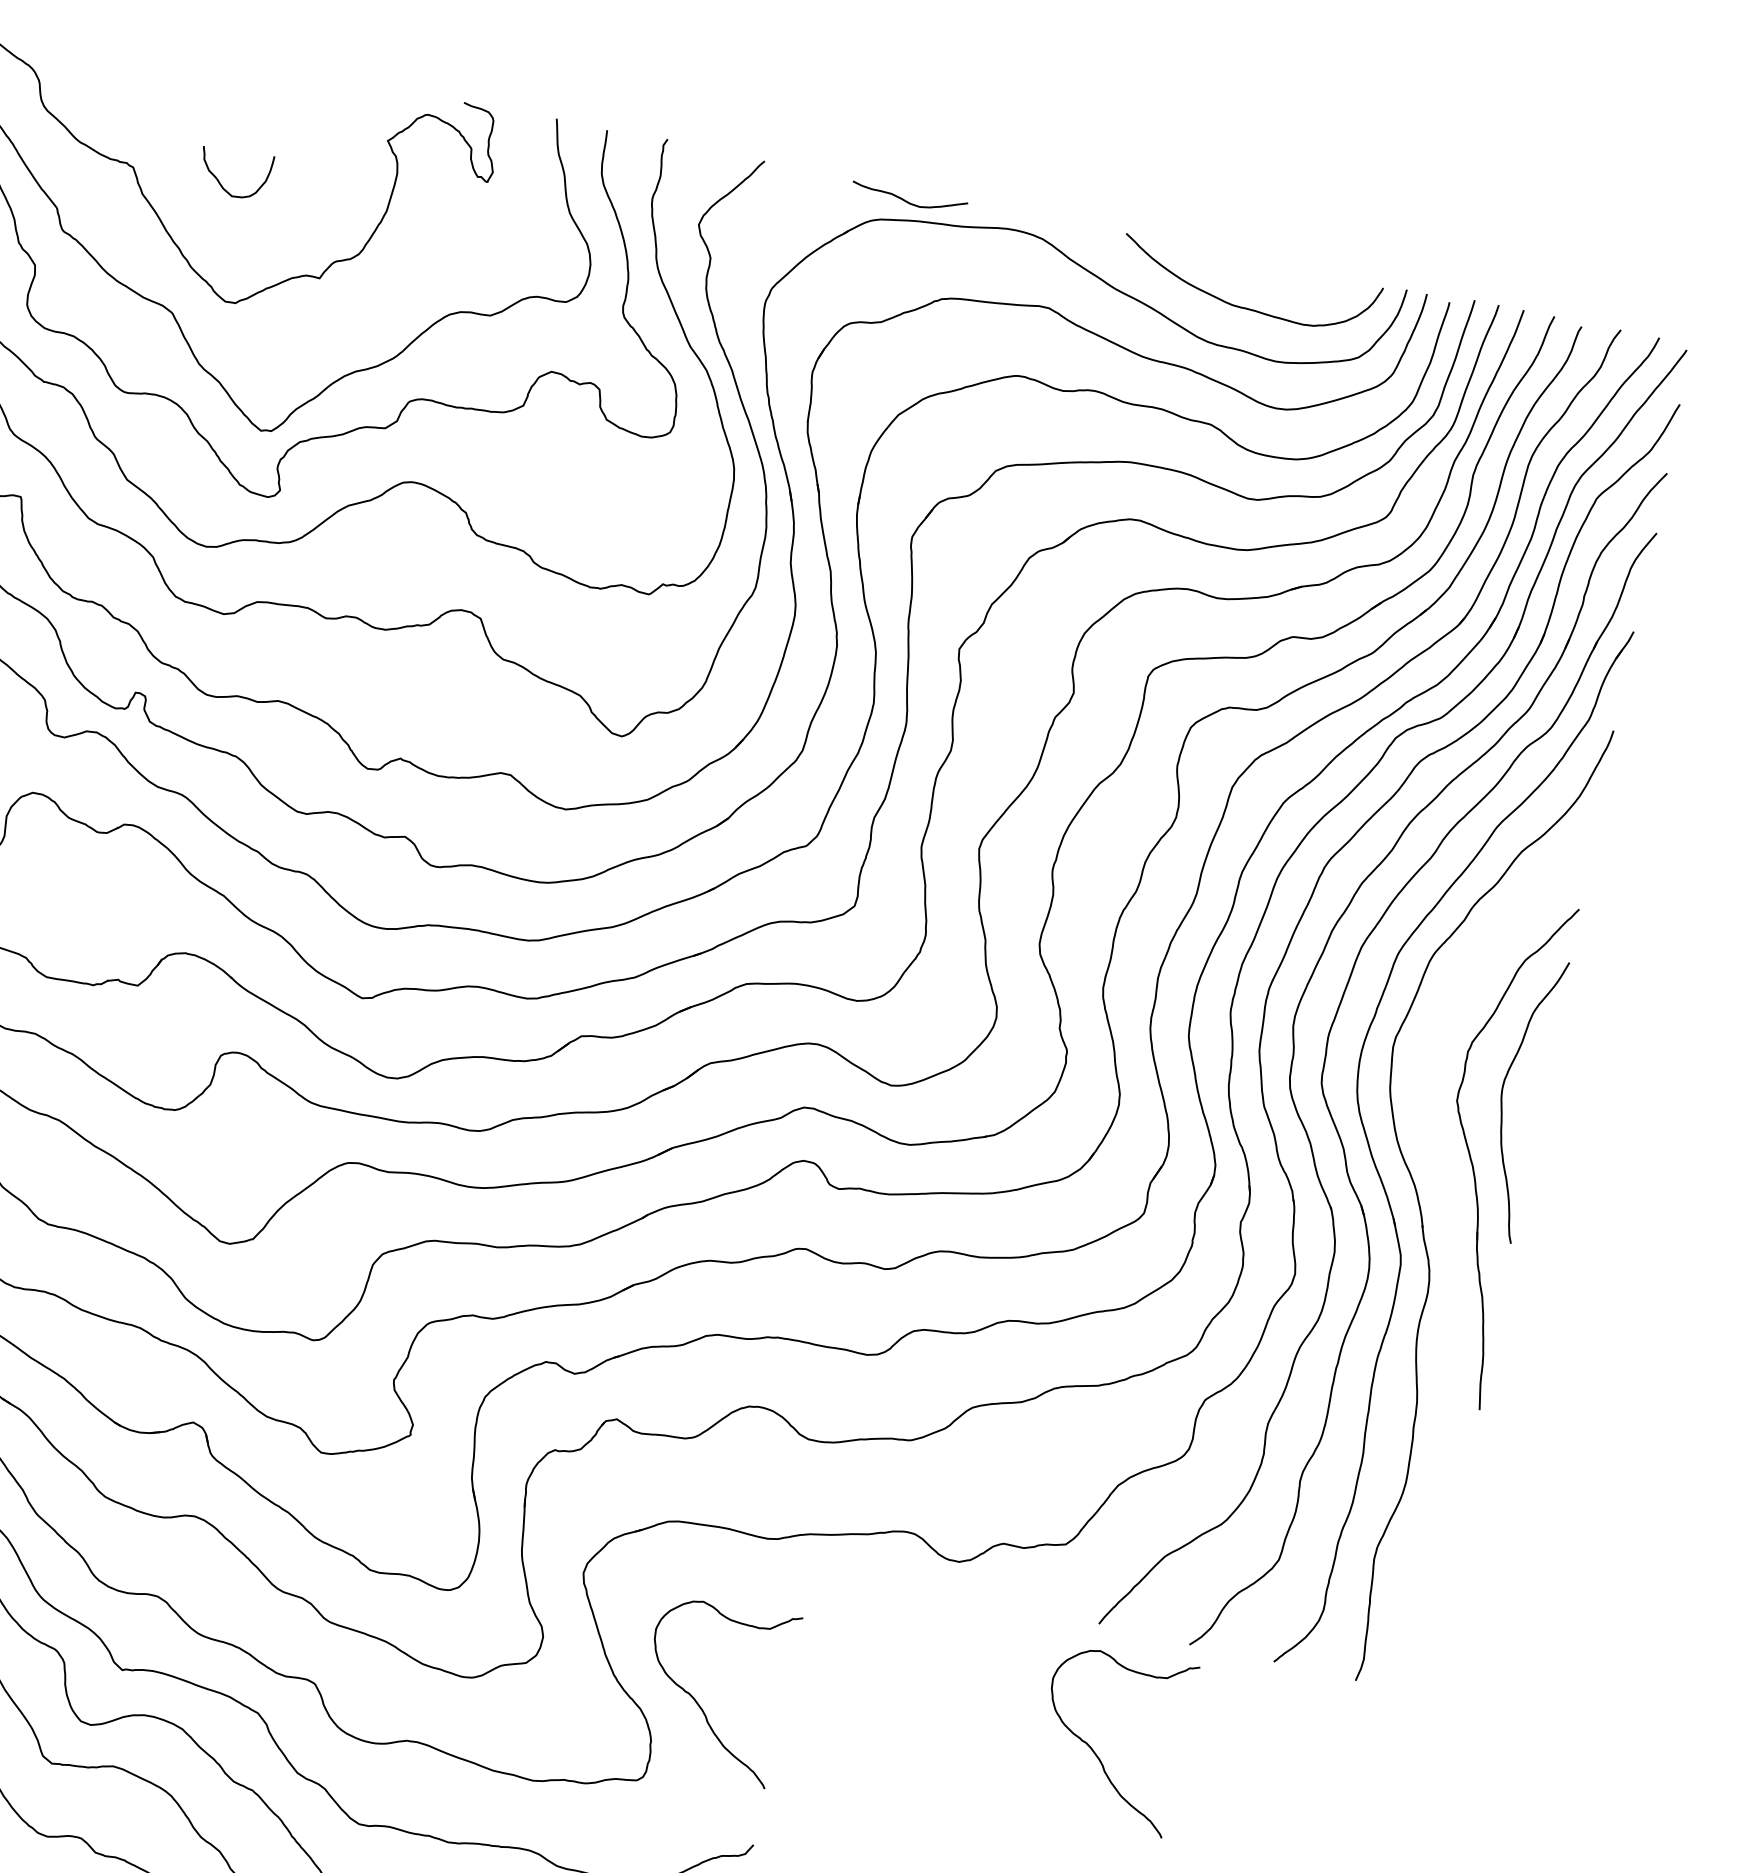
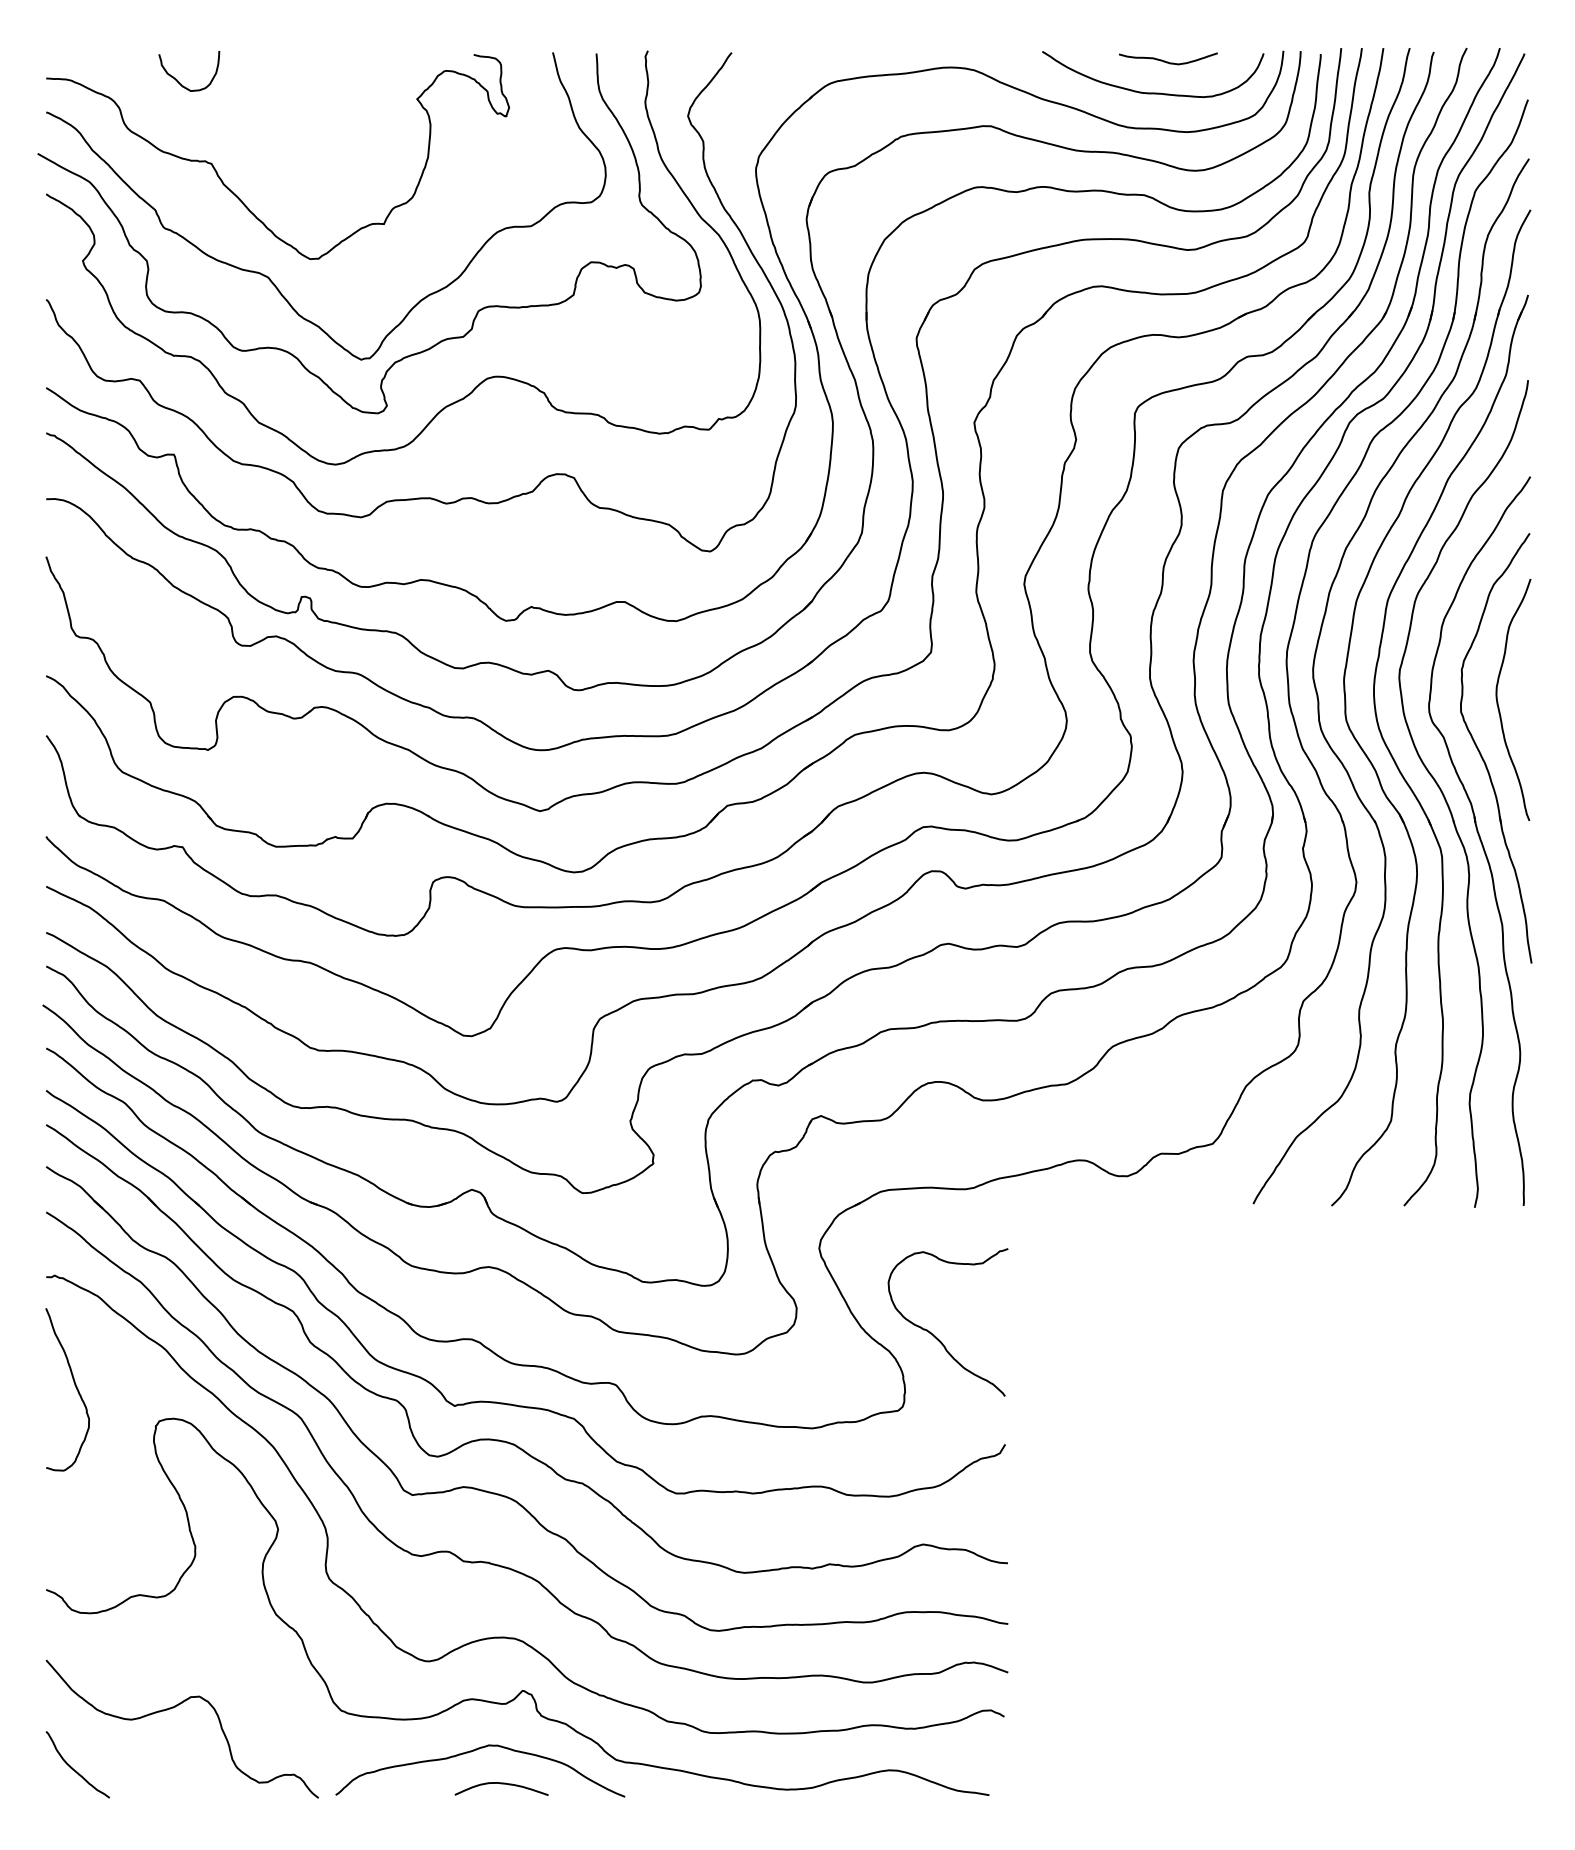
curve: (220, 181) -> (178, 80), moved
curve: (908, 201) -> (1168, 61), moved
part: (1448, 1254) -> (1479, 840), added
curve: (1096, 1752) -> (1272, 1310), removed

